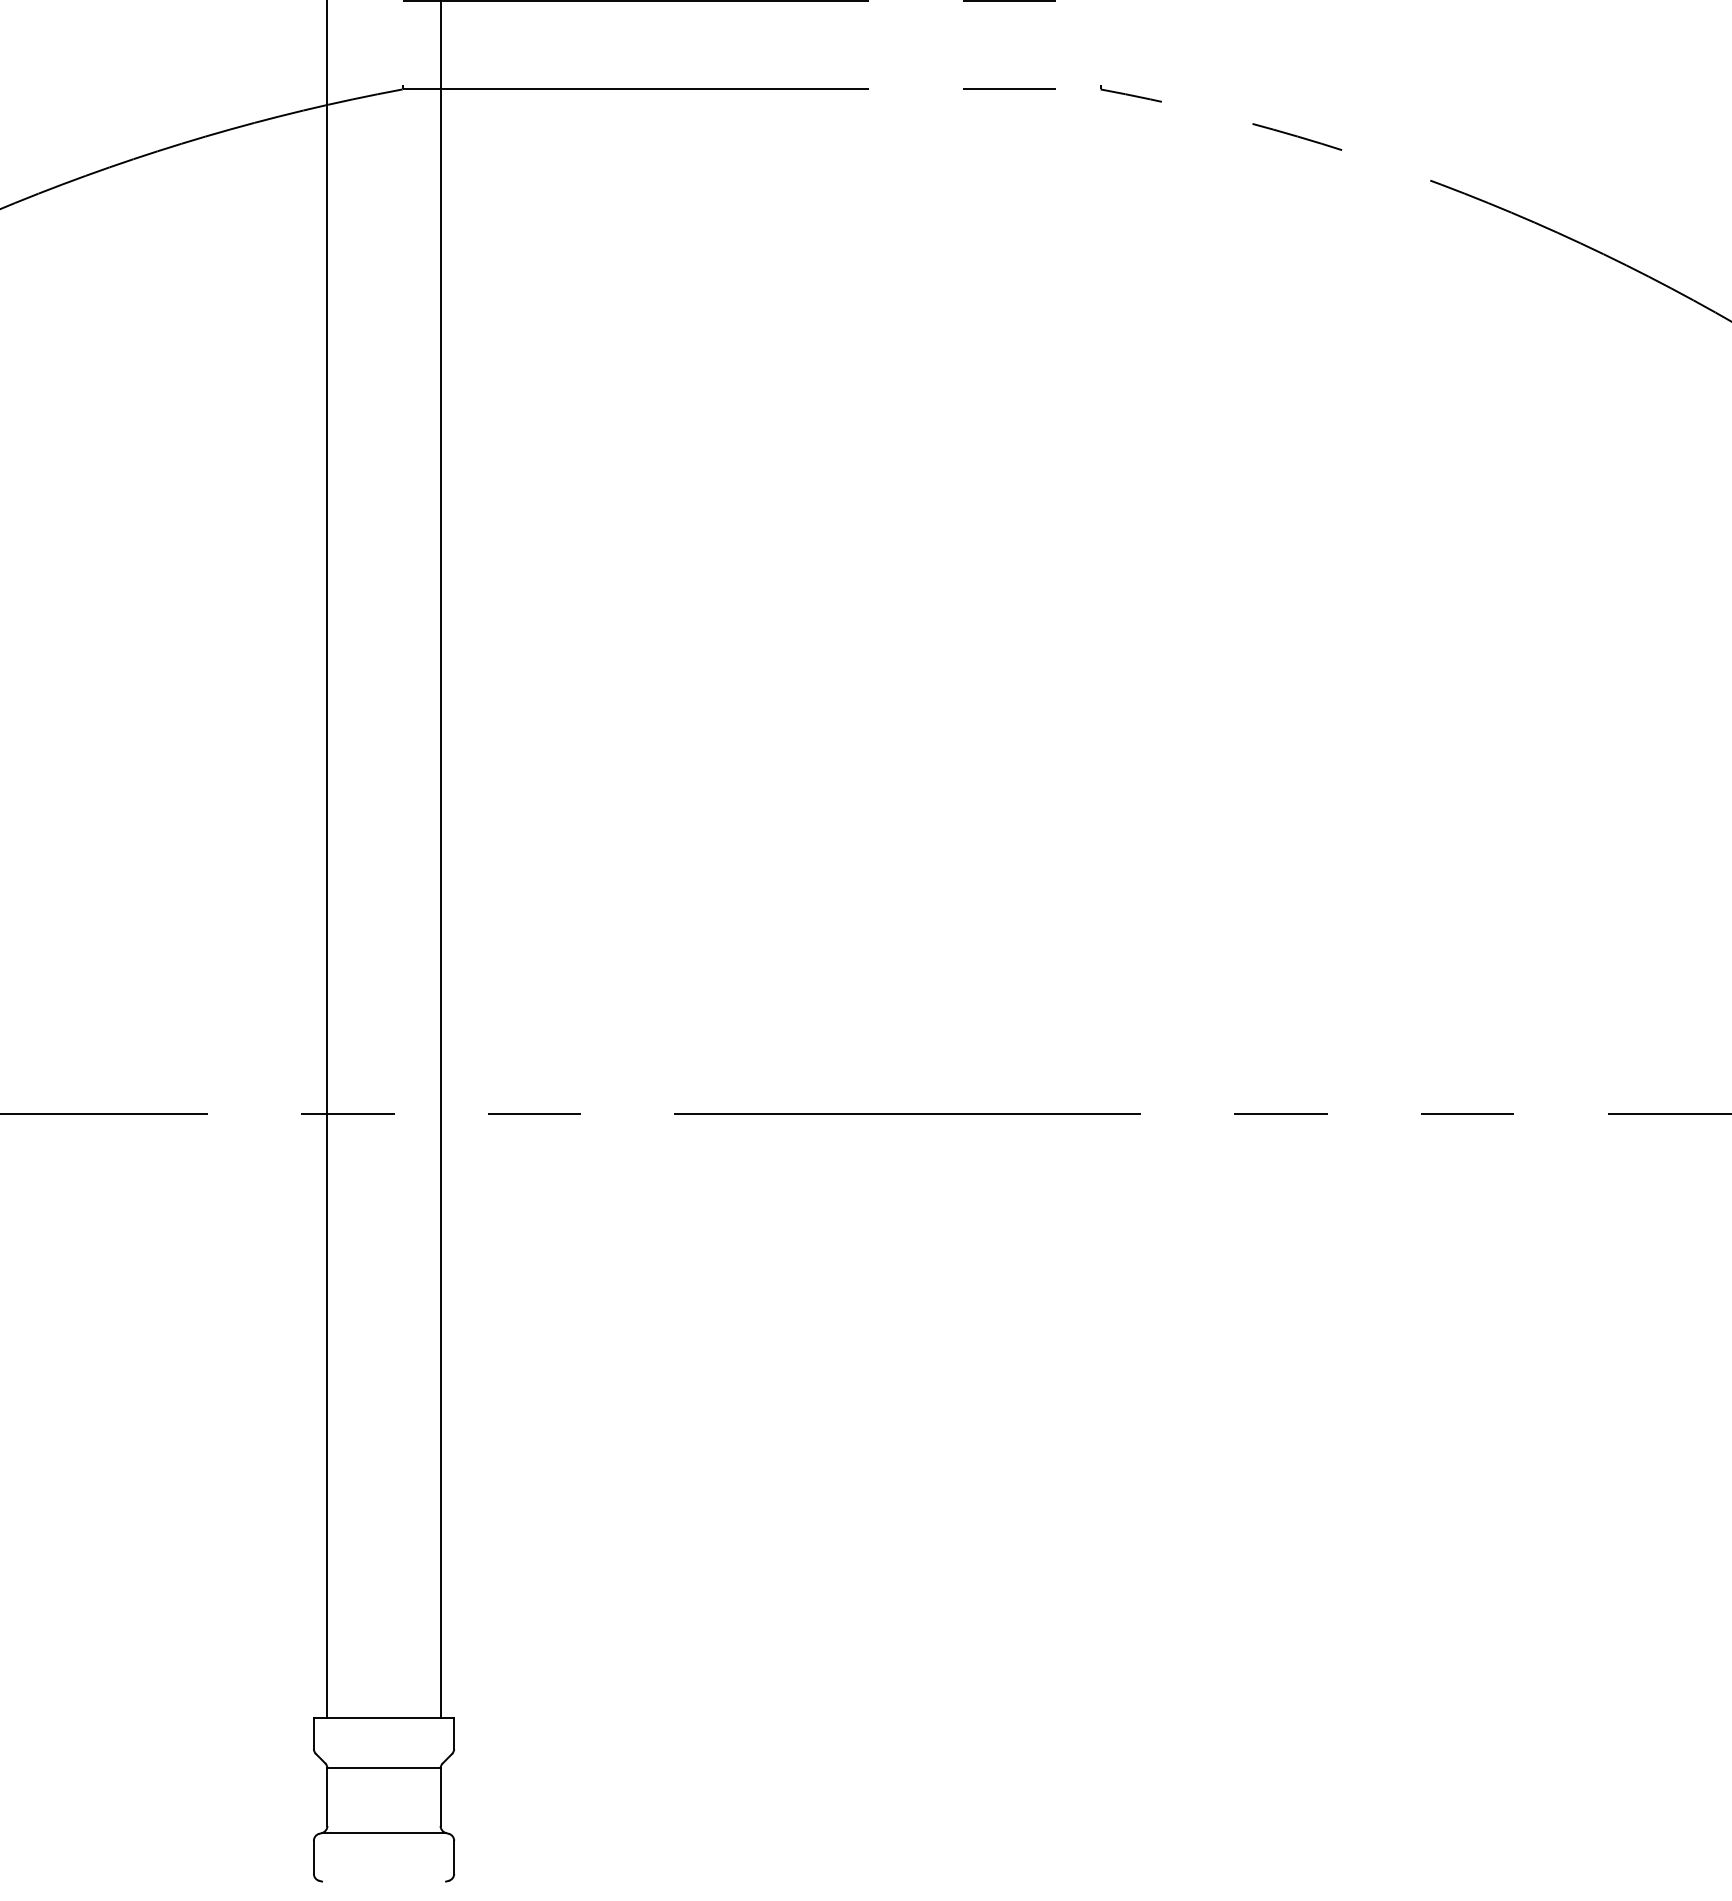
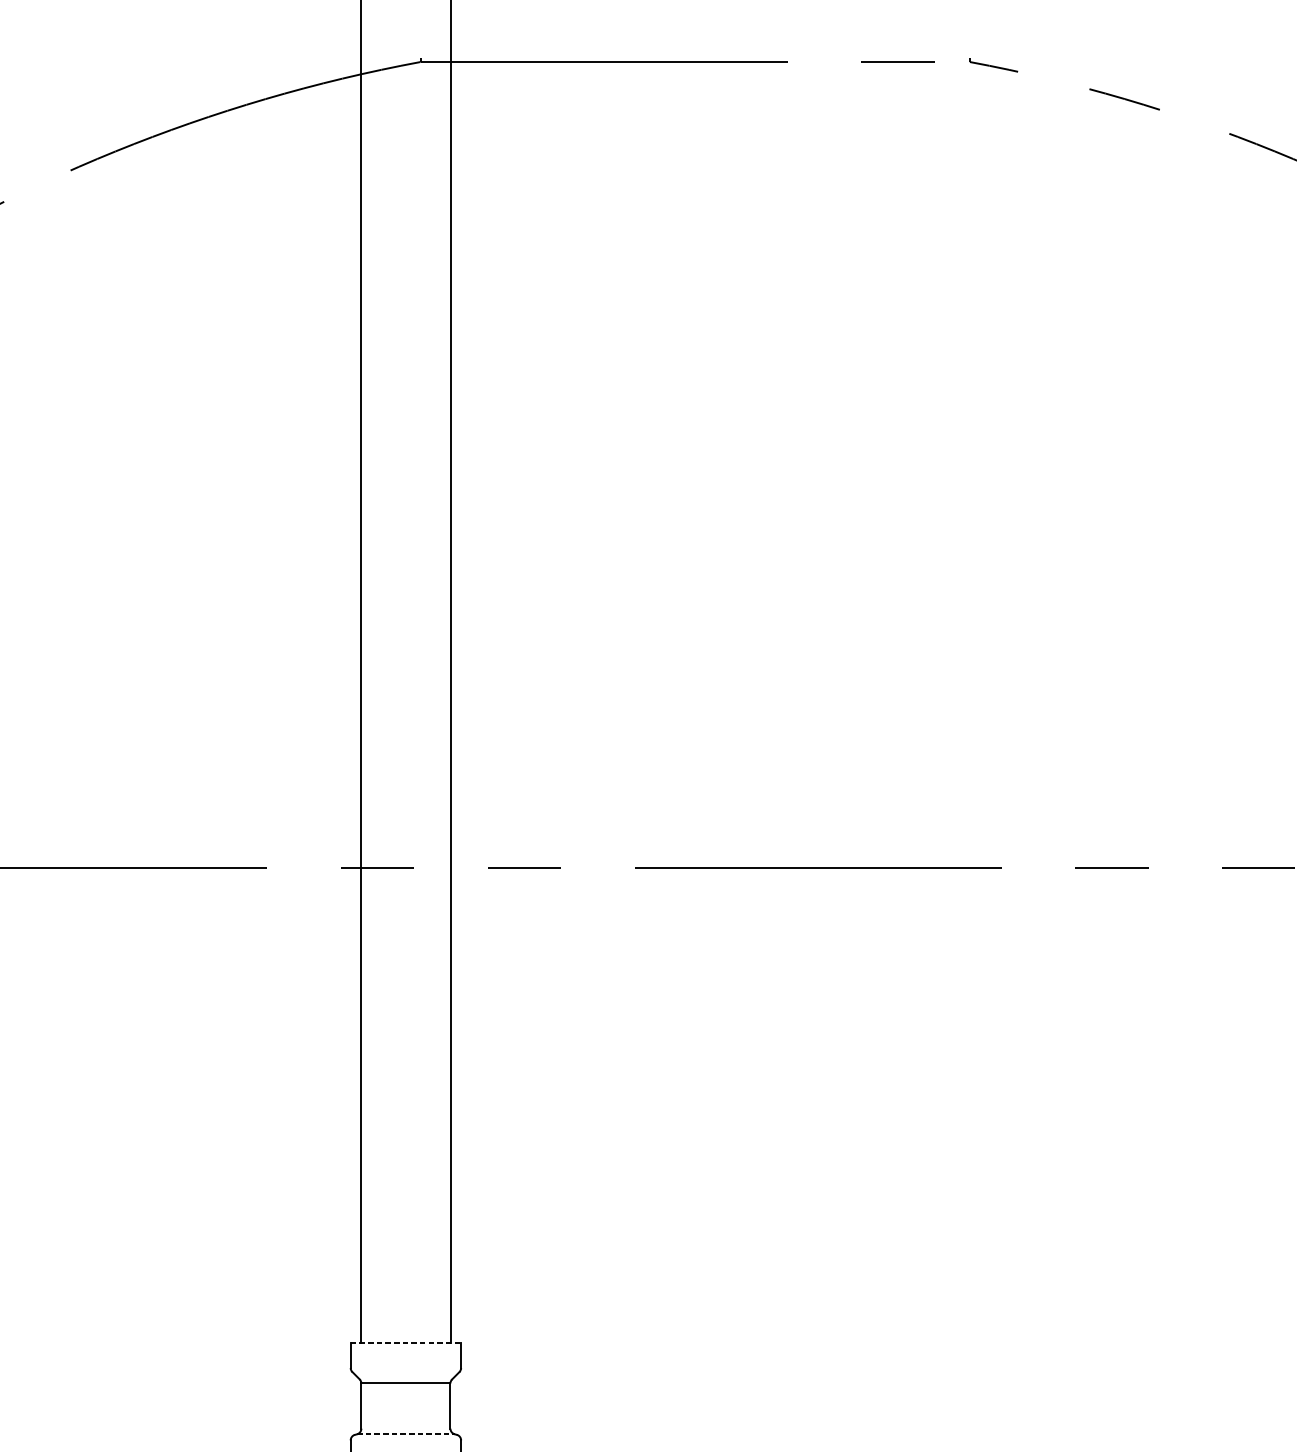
line: (384, 1717) -> (406, 1343), solid -> dashed
line: (384, 1833) -> (406, 1434), solid -> dashed

